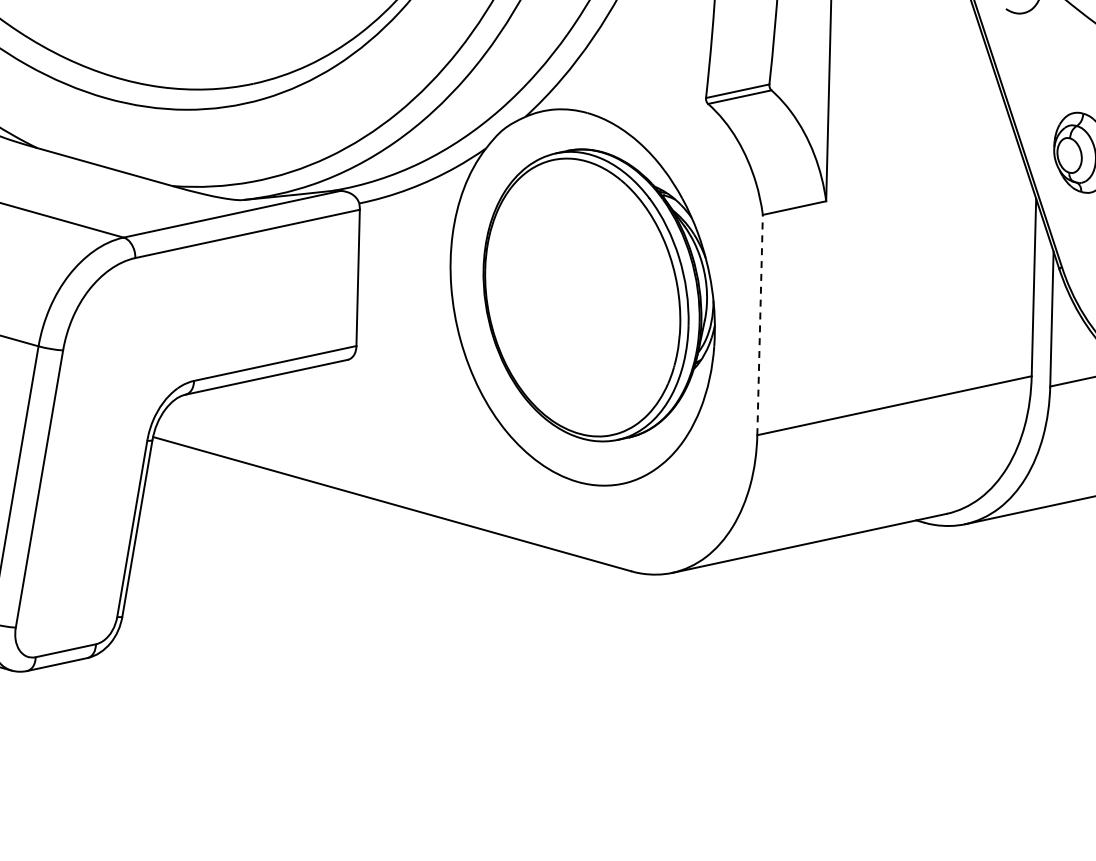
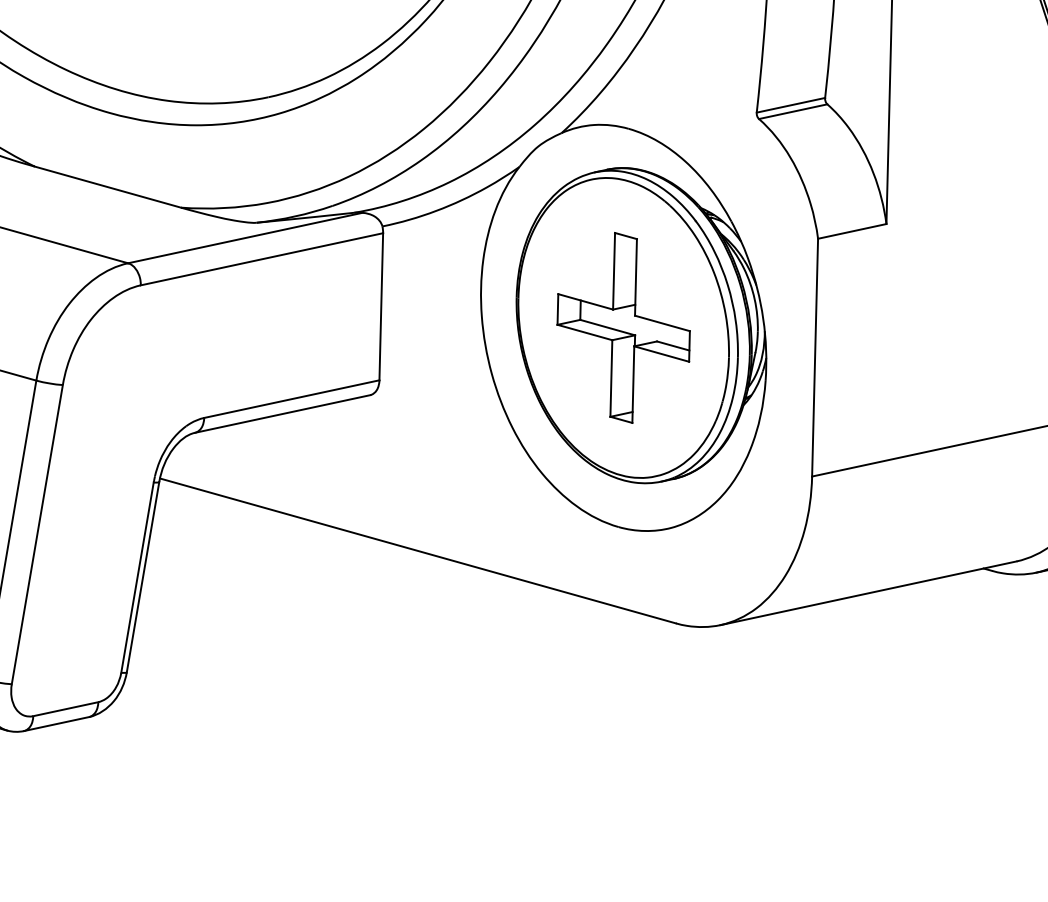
part: (582, 297) -> (623, 327), added
line: (760, 324) -> (815, 357), dashed -> solid

